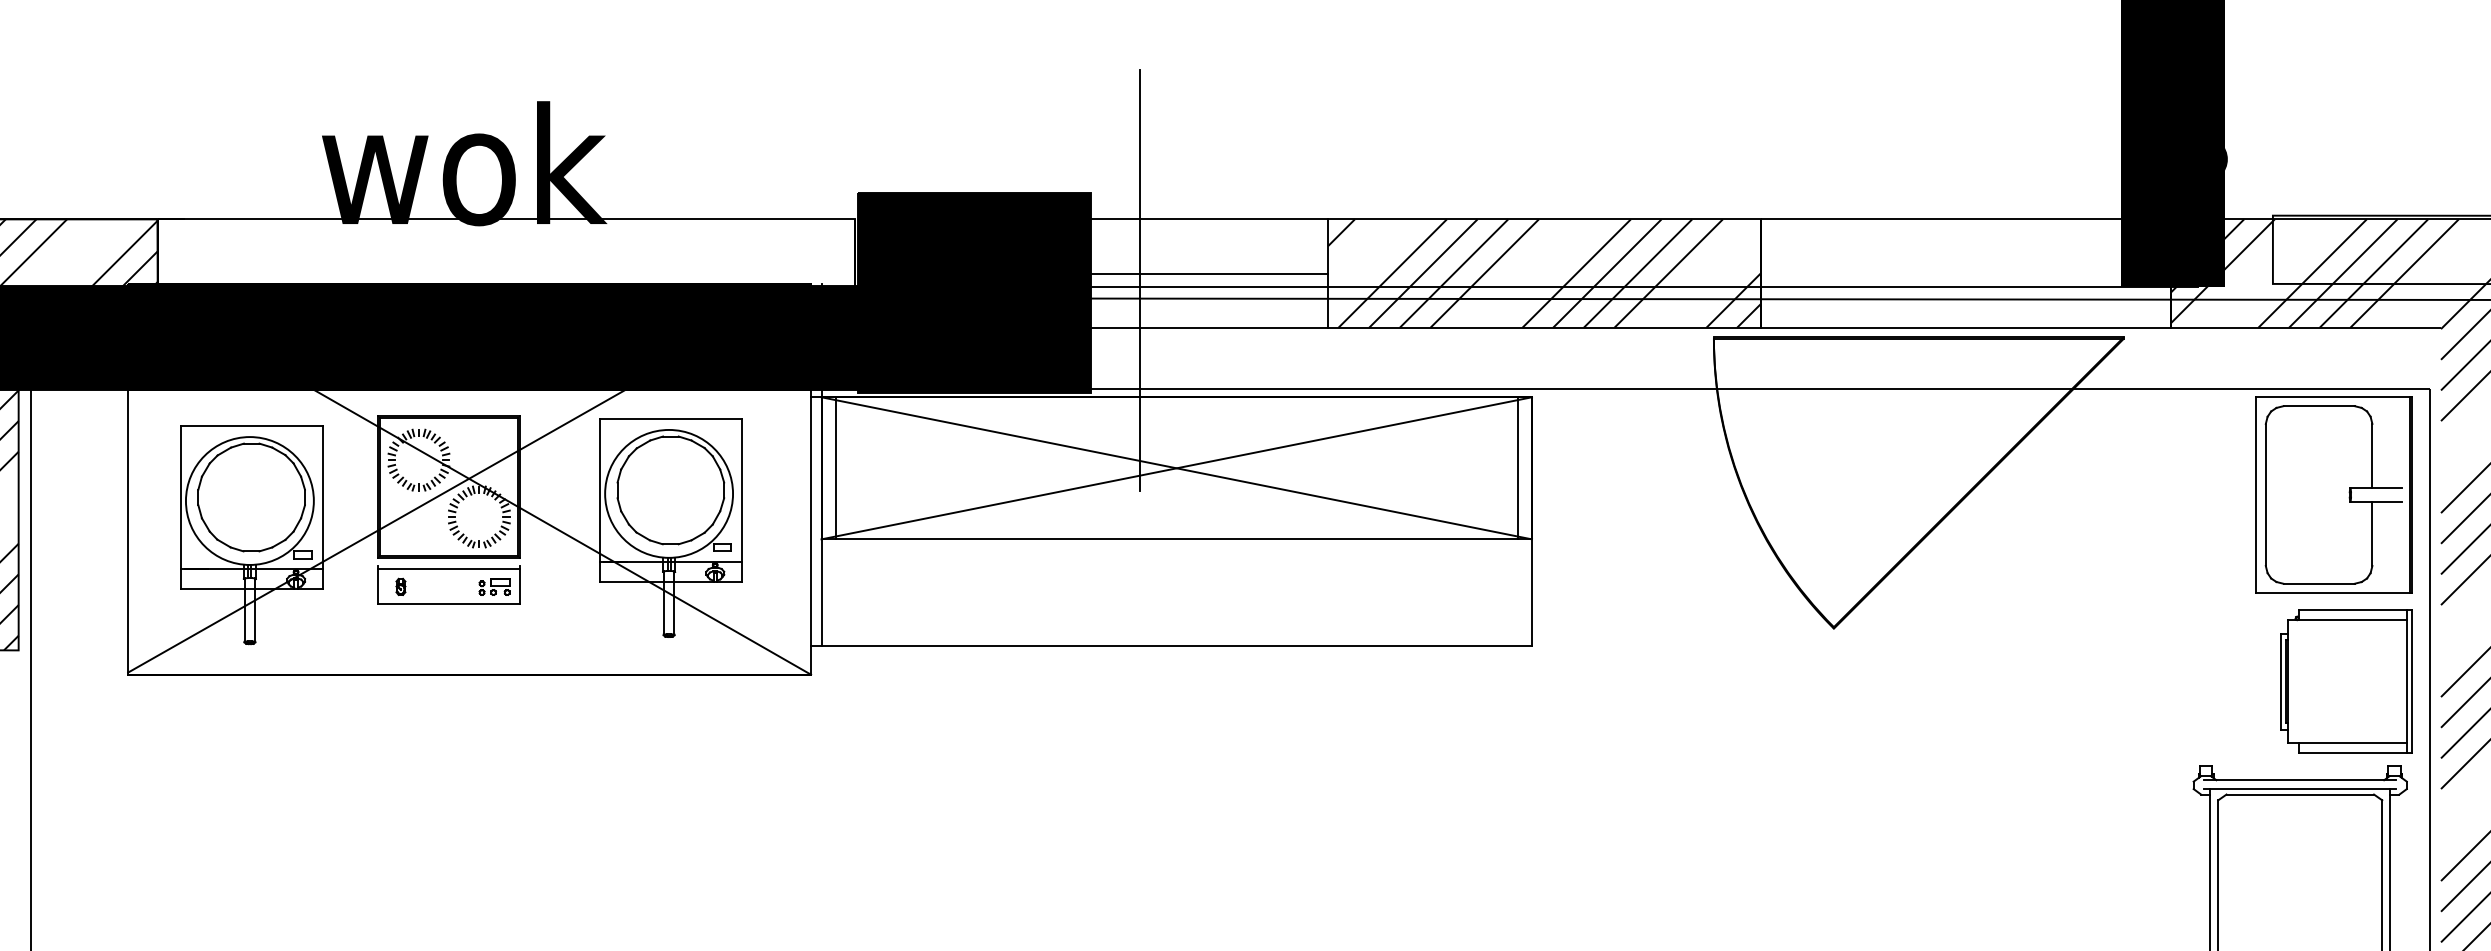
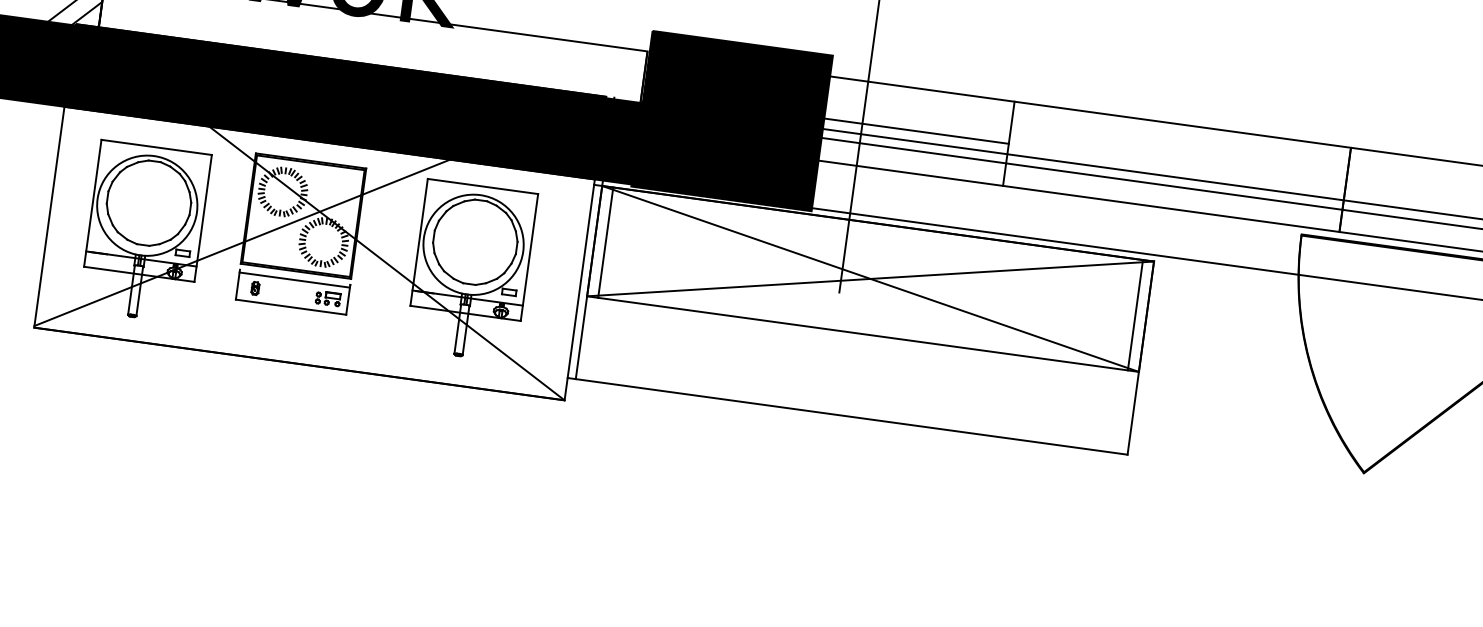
hatch: (1544, 273) -> (1176, 166), removed

